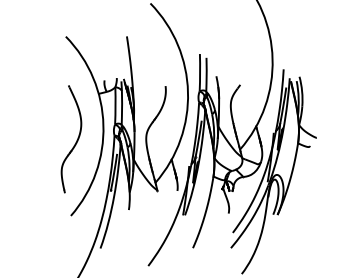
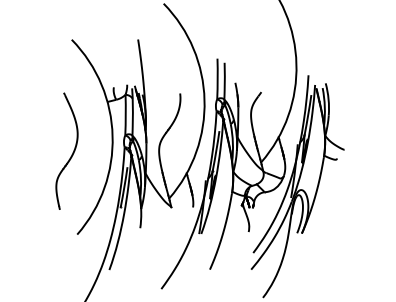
part: (71, 139) -> (67, 151), moved

